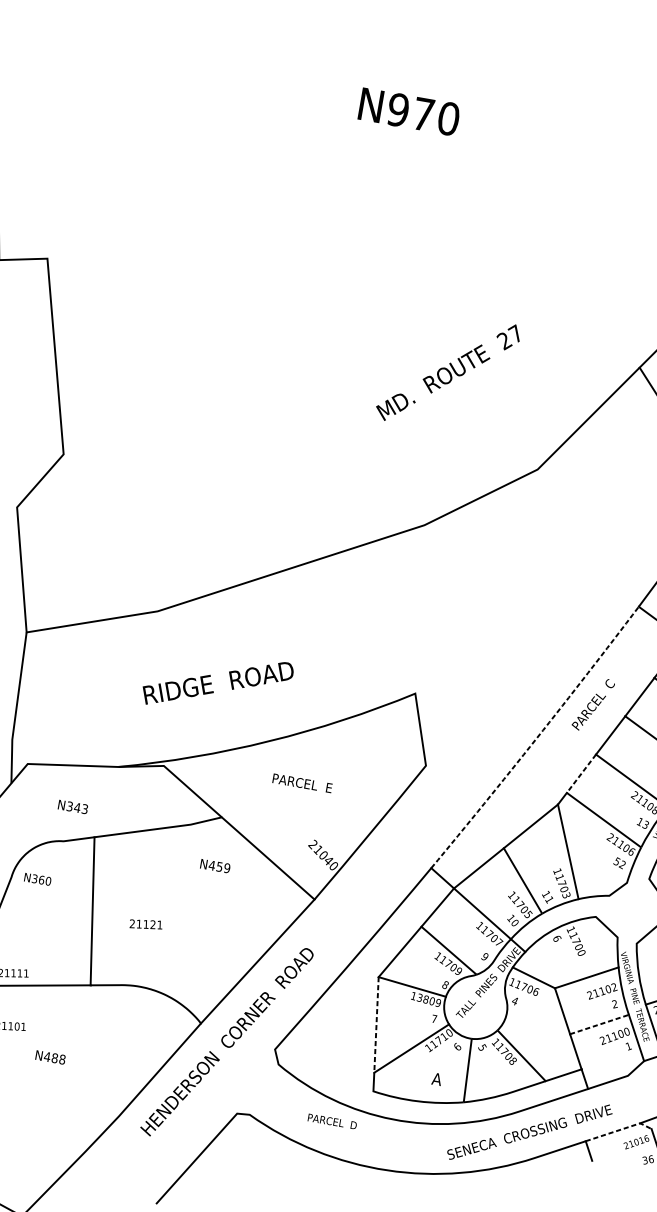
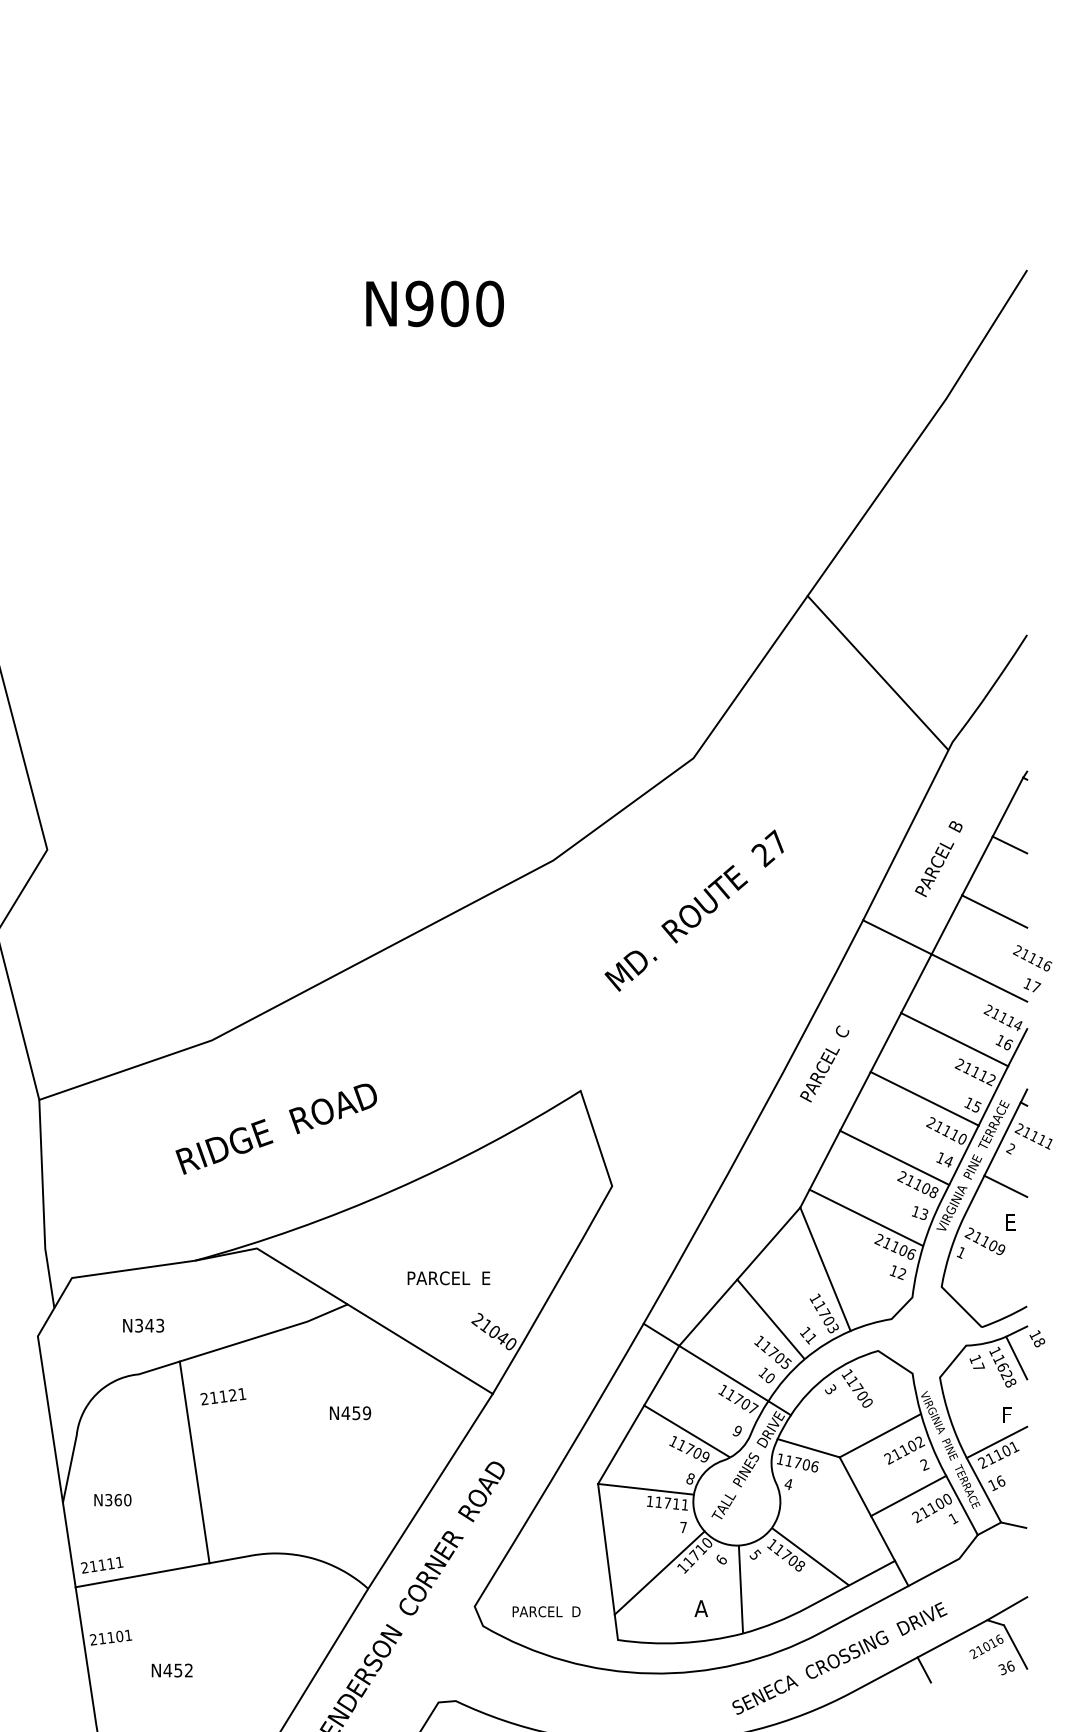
text: (423, 114) -> (454, 303), N970 -> N900
text: (447, 372) -> (693, 910), moved
text: (217, 683) -> (275, 1128), moved
arc: (536, 738) -> (755, 1123), dashed -> solid
line: (581, 773) -> (824, 1160), dashed -> solid
text: (302, 783) -> (448, 1278), moved
text: (616, 861) -> (893, 1271), 52 -> 12
text: (215, 866) -> (350, 1413), moved
text: (37, 879) -> (112, 1500), moved
text: (146, 924) -> (223, 1396), moved
text: (556, 938) -> (830, 1389), 6 -> 3
text: (428, 1000) -> (671, 1503), 13809 -> 11711
line: (599, 1024) -> (908, 1495), dashed -> solid
line: (376, 1025) -> (606, 1549), dashed -> solid
text: (58, 1058) -> (183, 1670), N488 -> N452
text: (332, 1121) -> (546, 1611), moved
line: (619, 1130) -> (960, 1634), dashed -> solid

